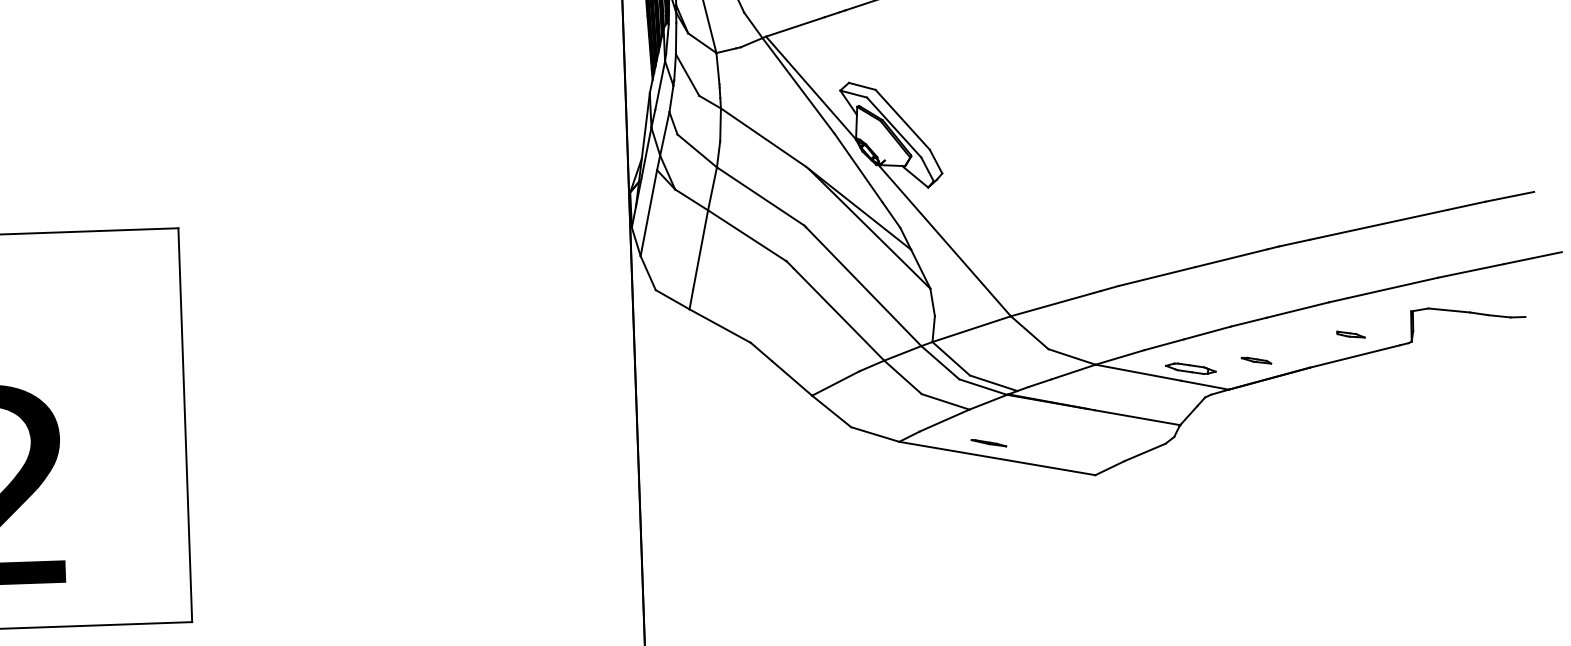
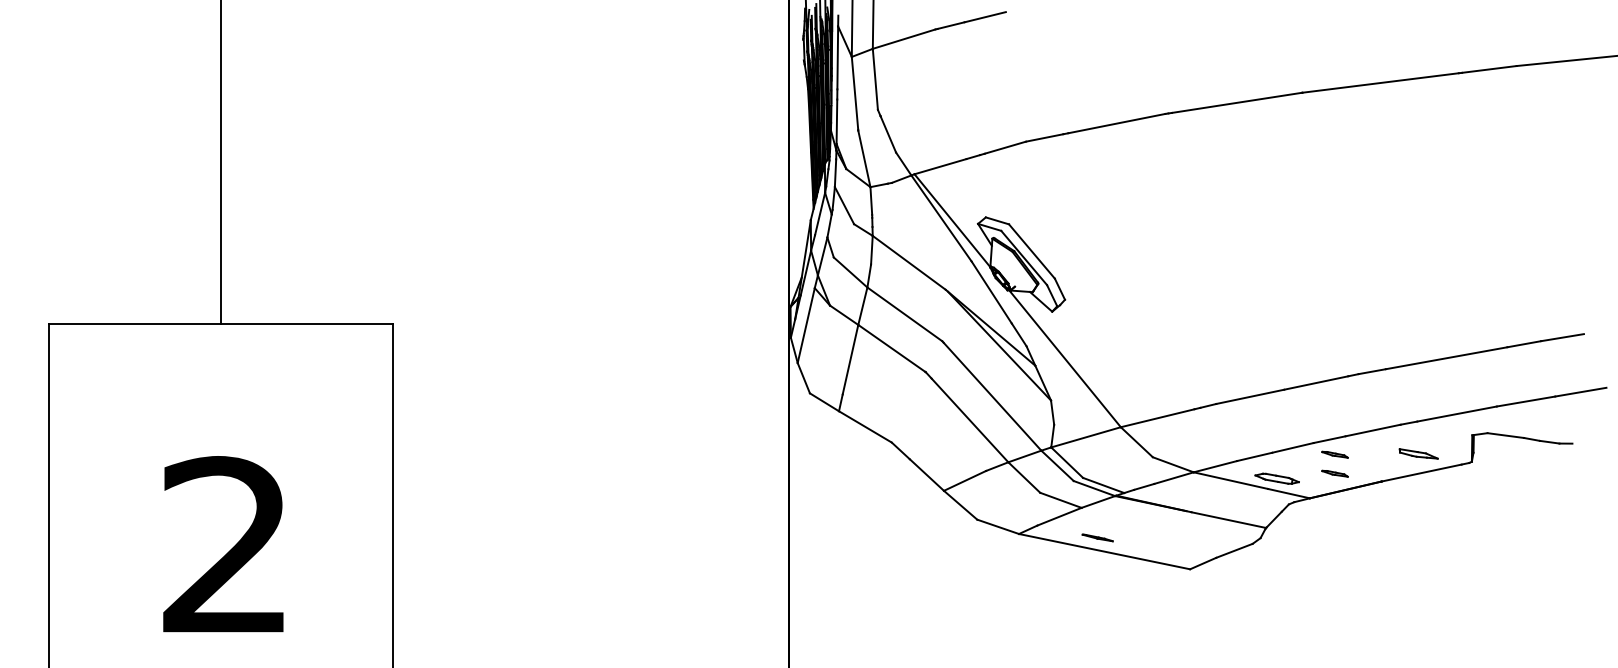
part: (1350, 334) -> (1418, 453), size x1.6
part: (1255, 338) -> (1334, 454), added

